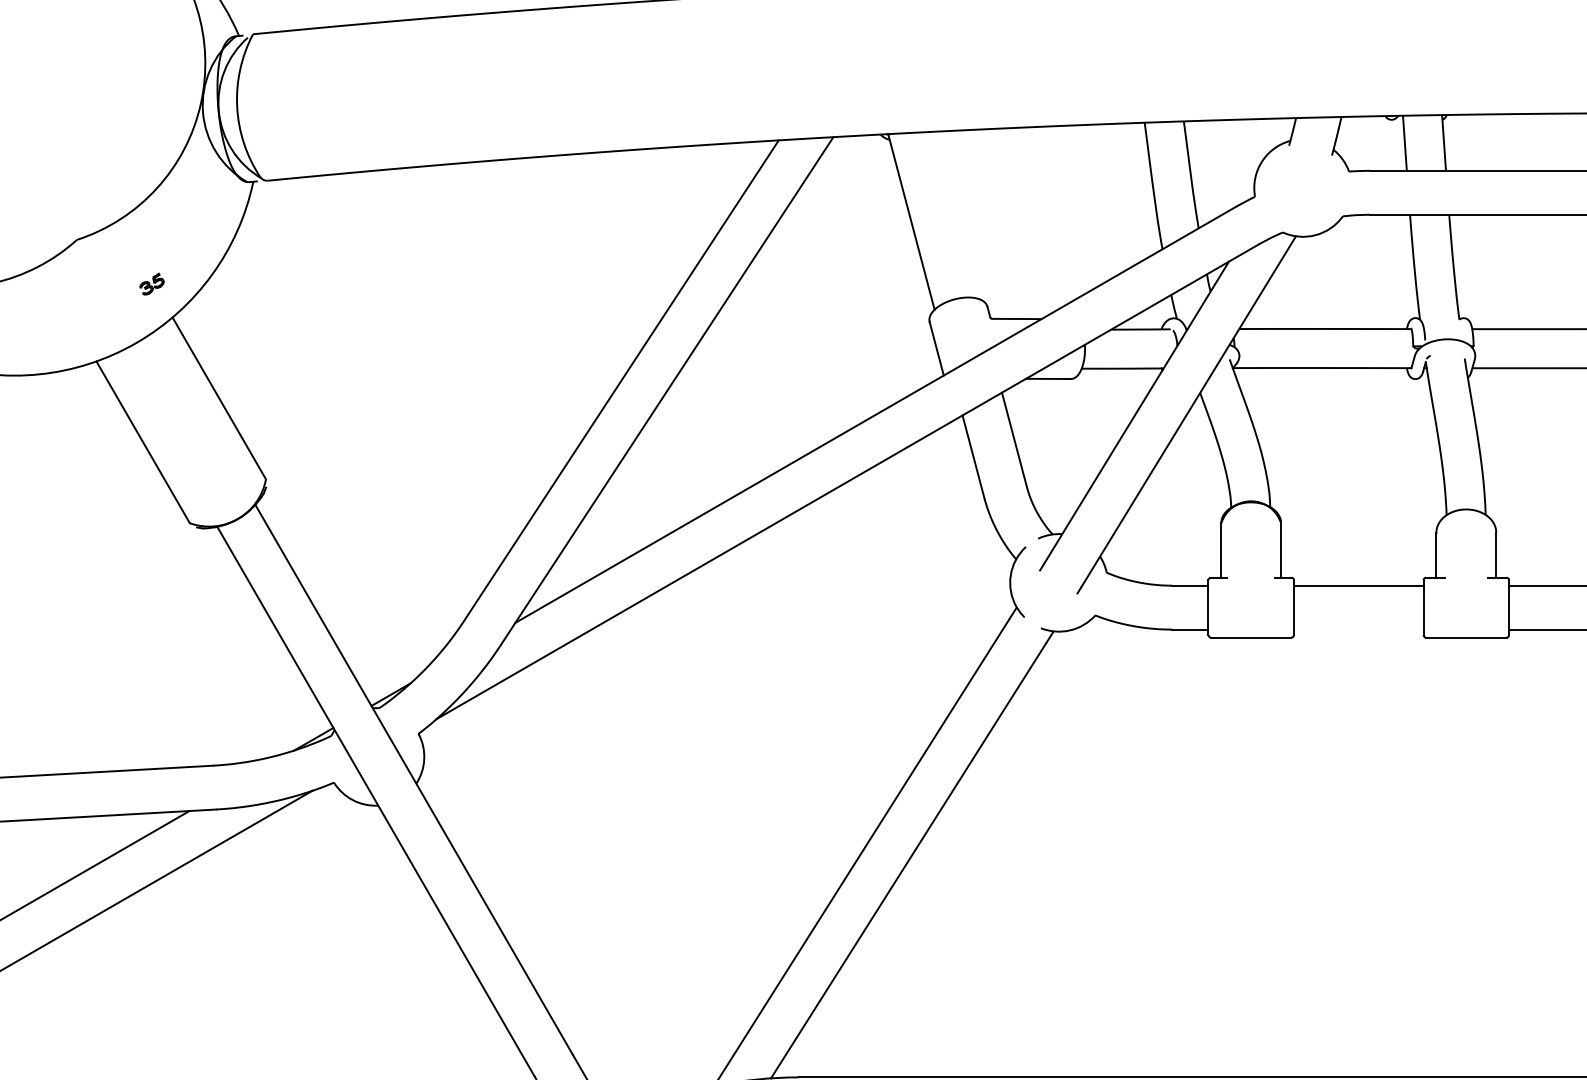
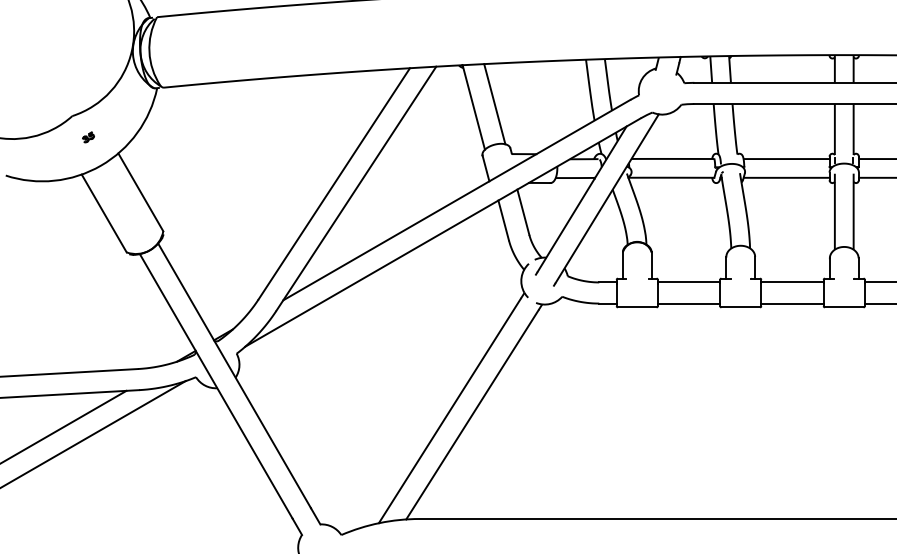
line: (954, 215) -> (494, 104), added
part: (152, 284) -> (88, 137), moved
line: (1357, 629) -> (688, 303), added

